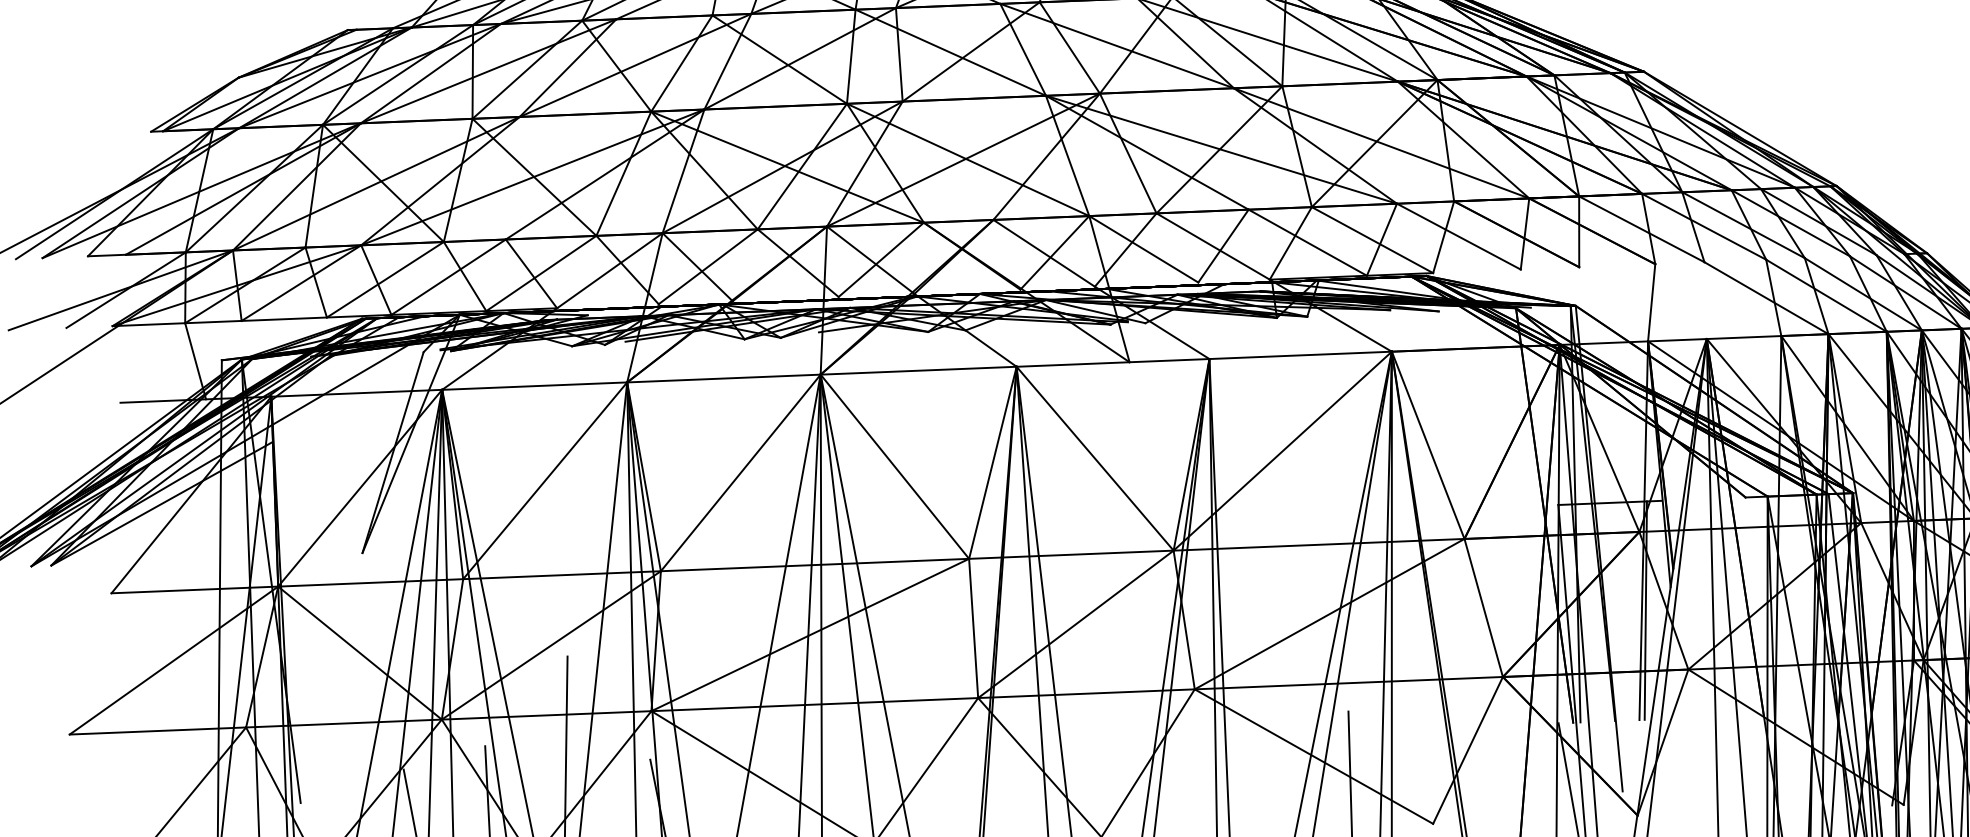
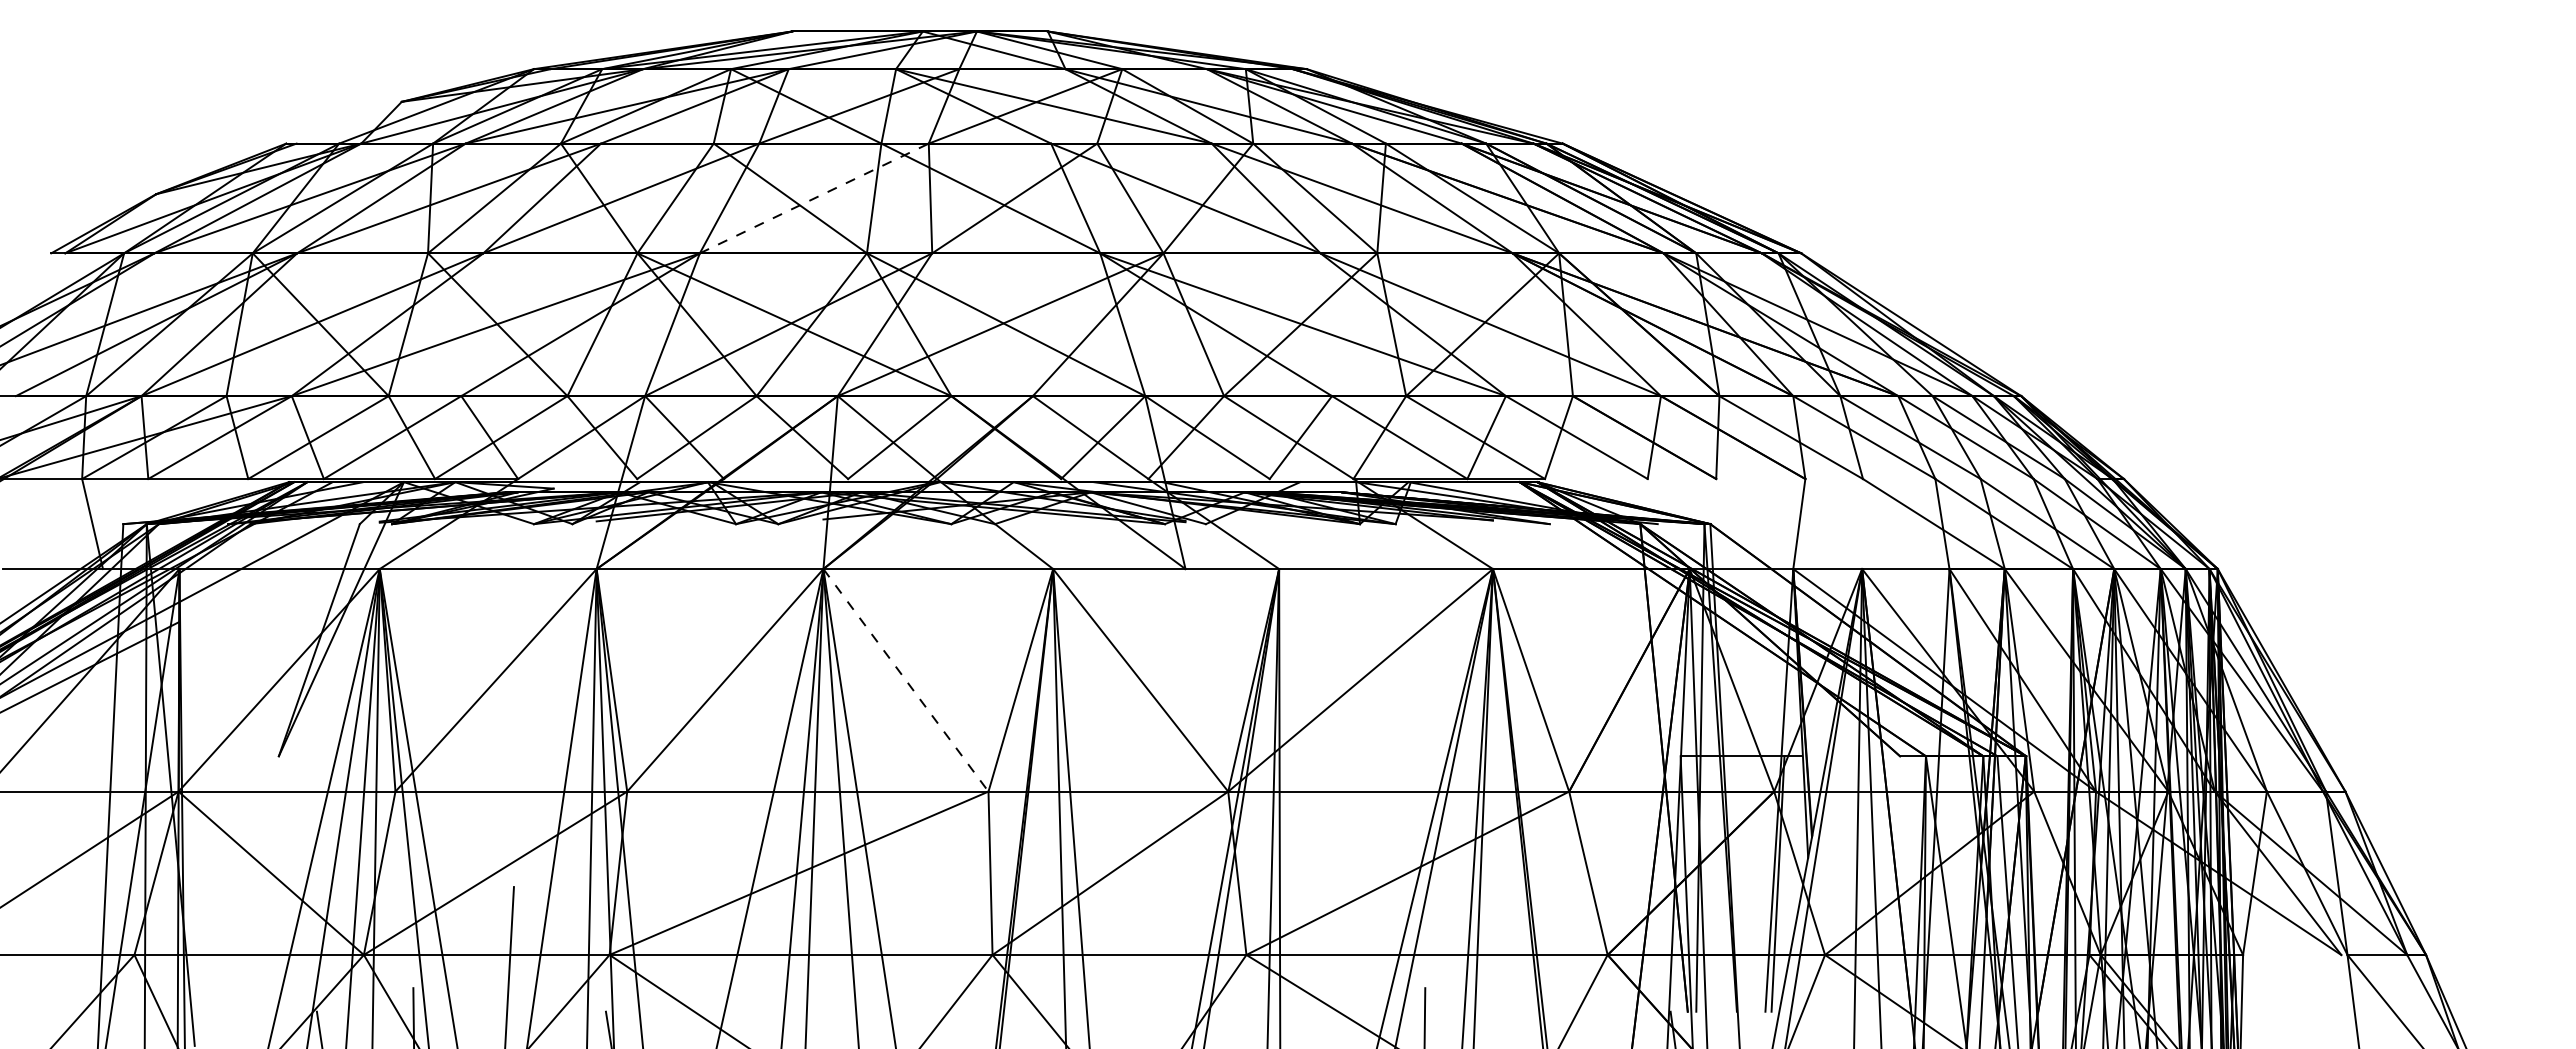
line: (800, 58) -> (814, 198), solid -> dashed
line: (894, 466) -> (905, 680), solid -> dashed

